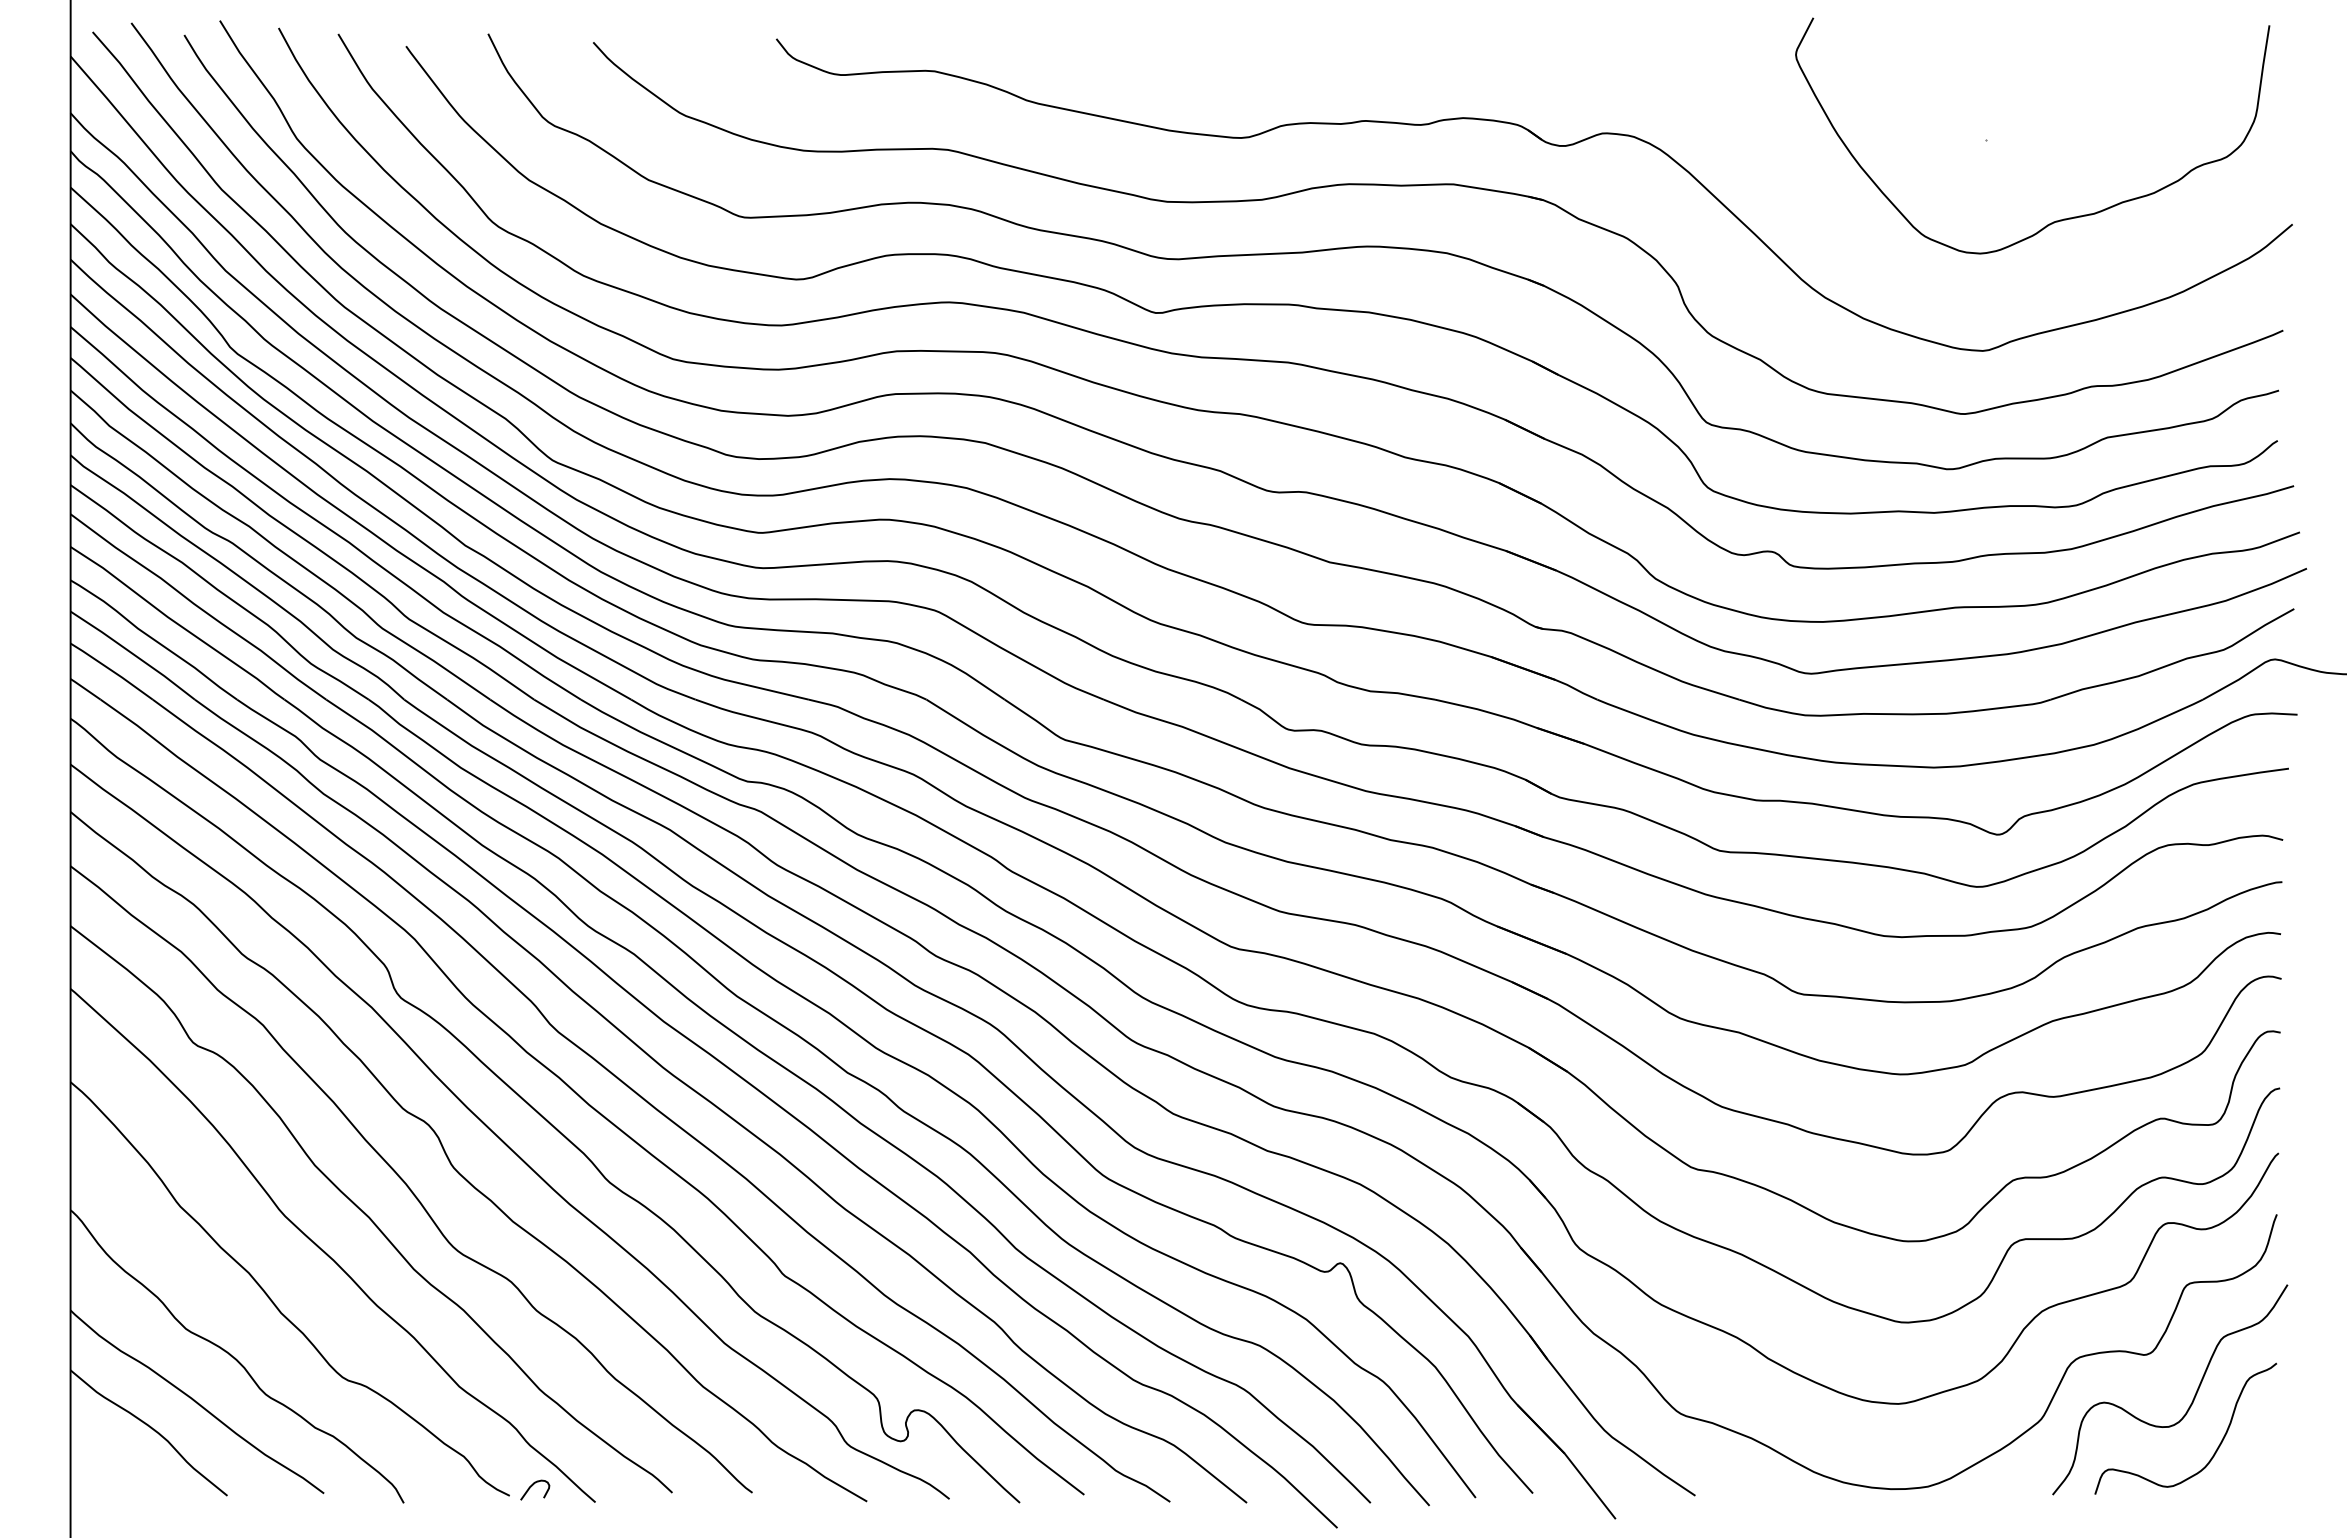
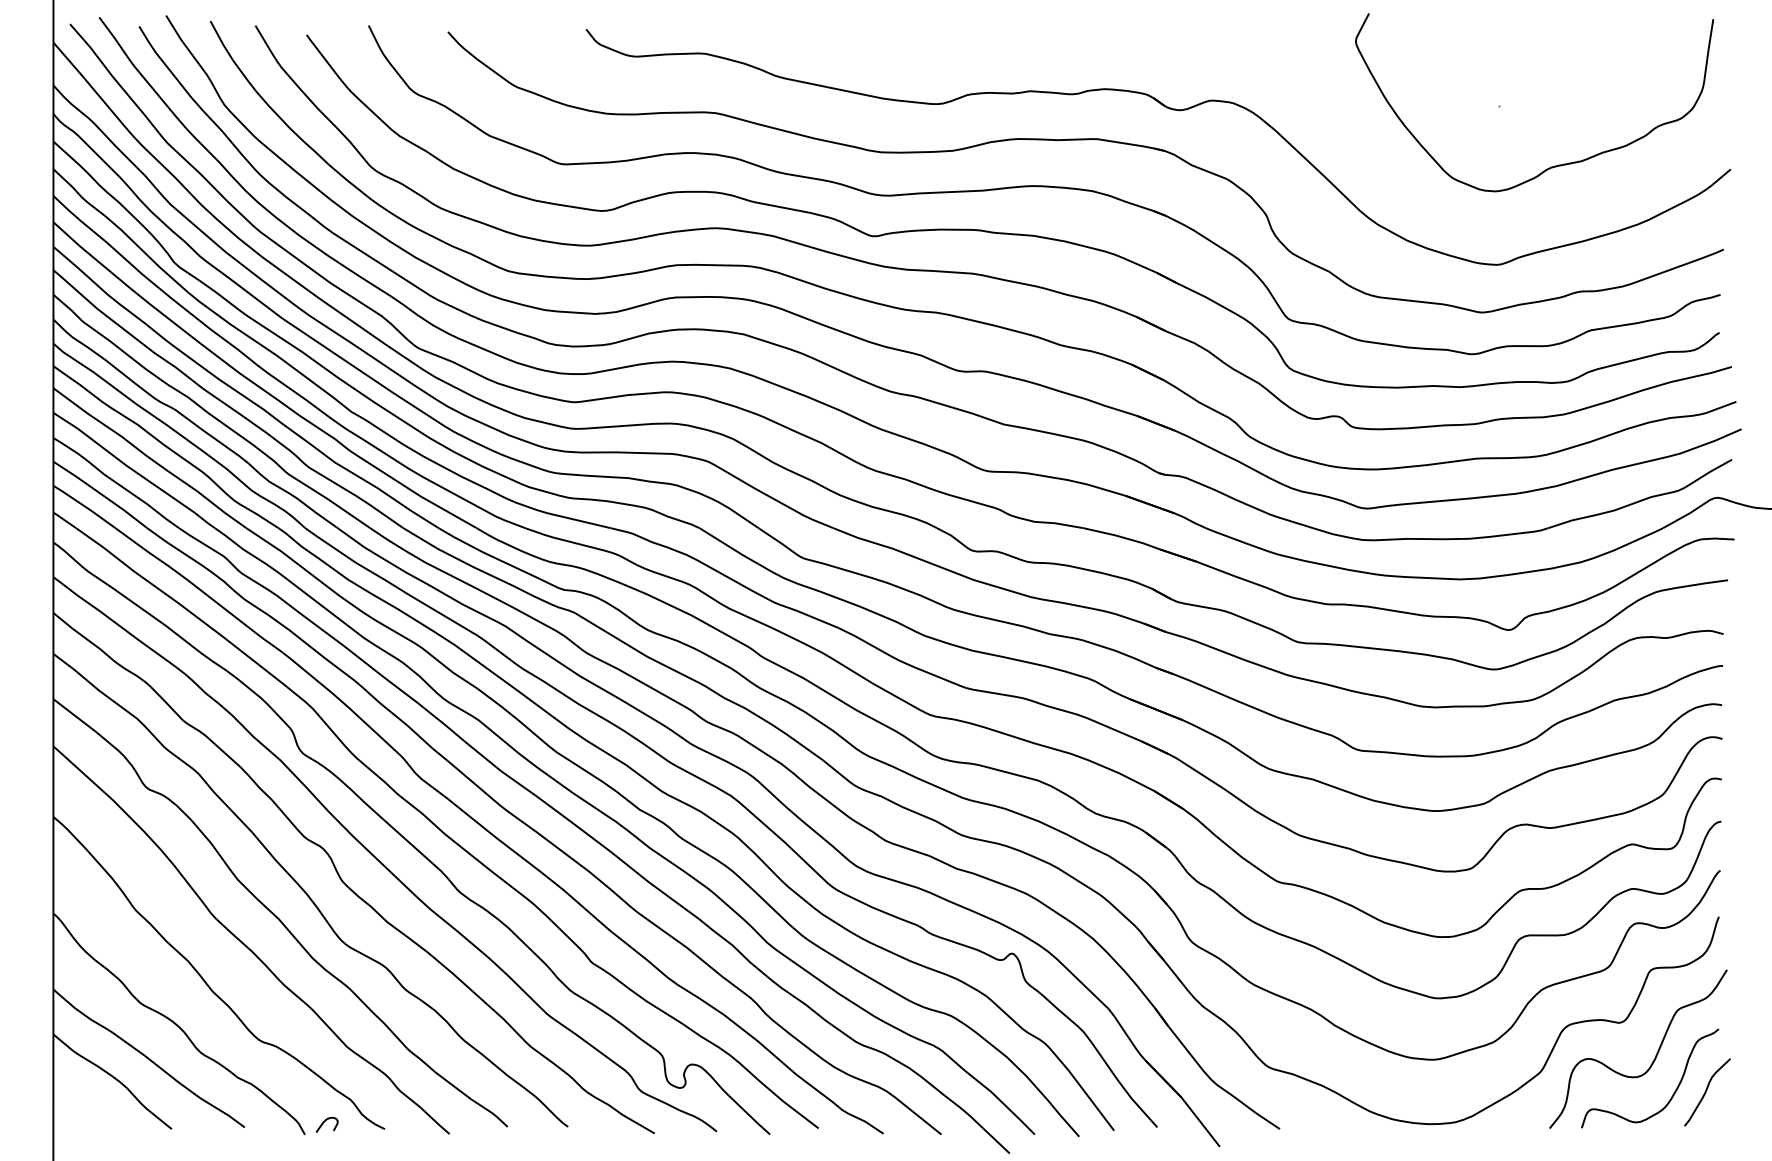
curve: (2260, 1446) -> (1706, 1091), added
curve: (532, 1486) -> (325, 1122), moved

